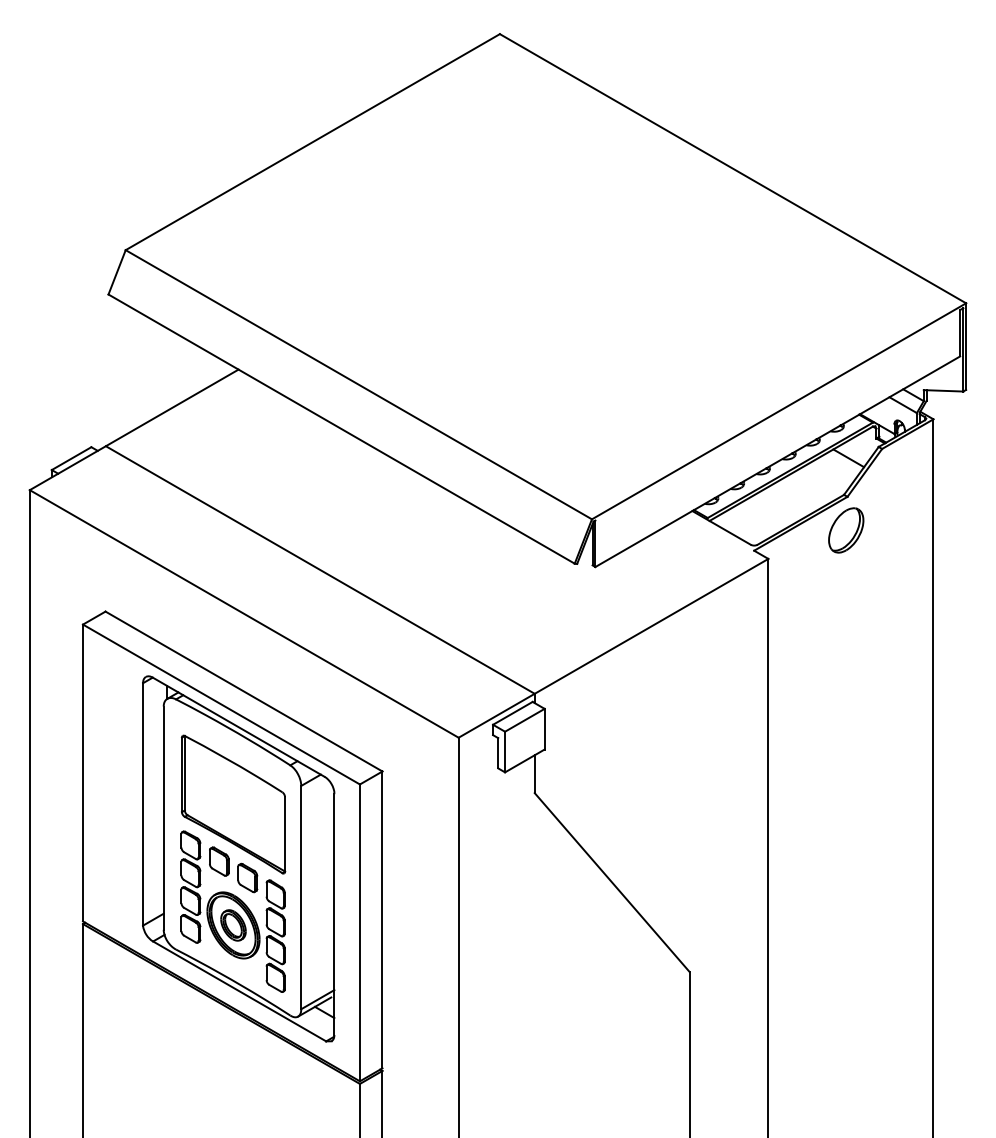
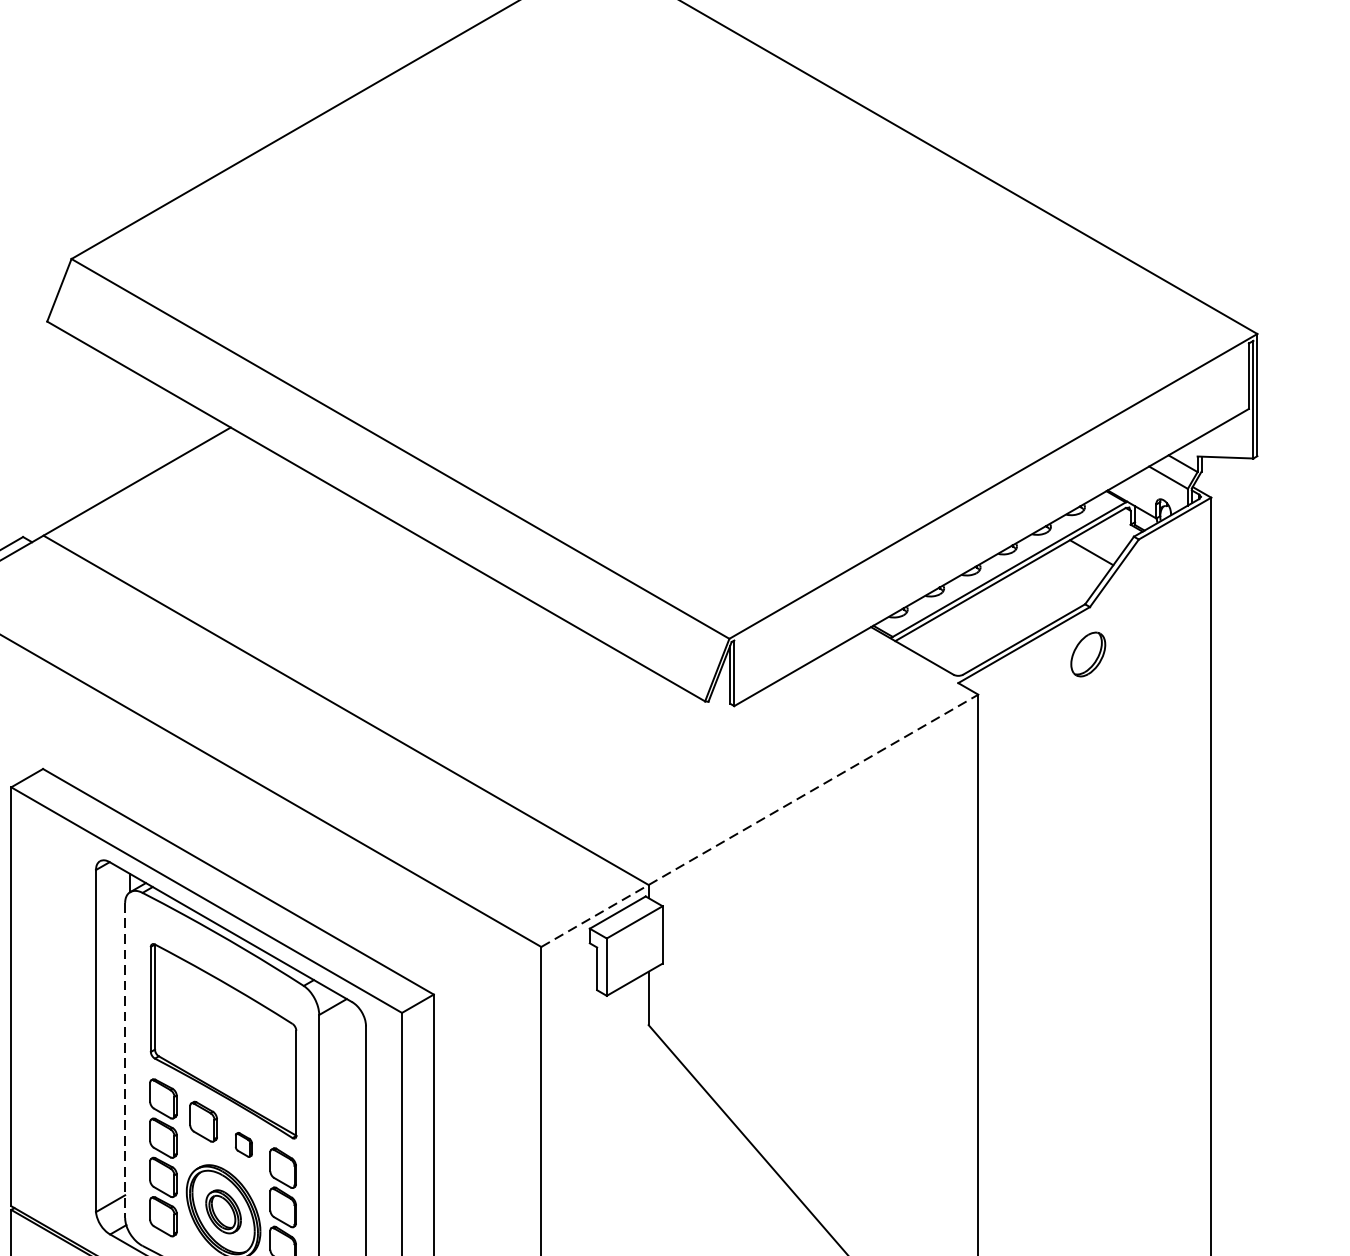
part: (846, 530) -> (1088, 654), size x0.7
line: (613, 648) -> (759, 821), solid -> dashed
line: (163, 818) -> (124, 1060), solid -> dashed
part: (247, 877) -> (243, 1144), size x0.6

